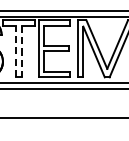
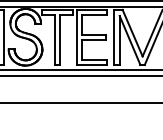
line: (15, 51) -> (54, 39), dashed -> solid
line: (21, 51) -> (60, 39), dashed -> solid

